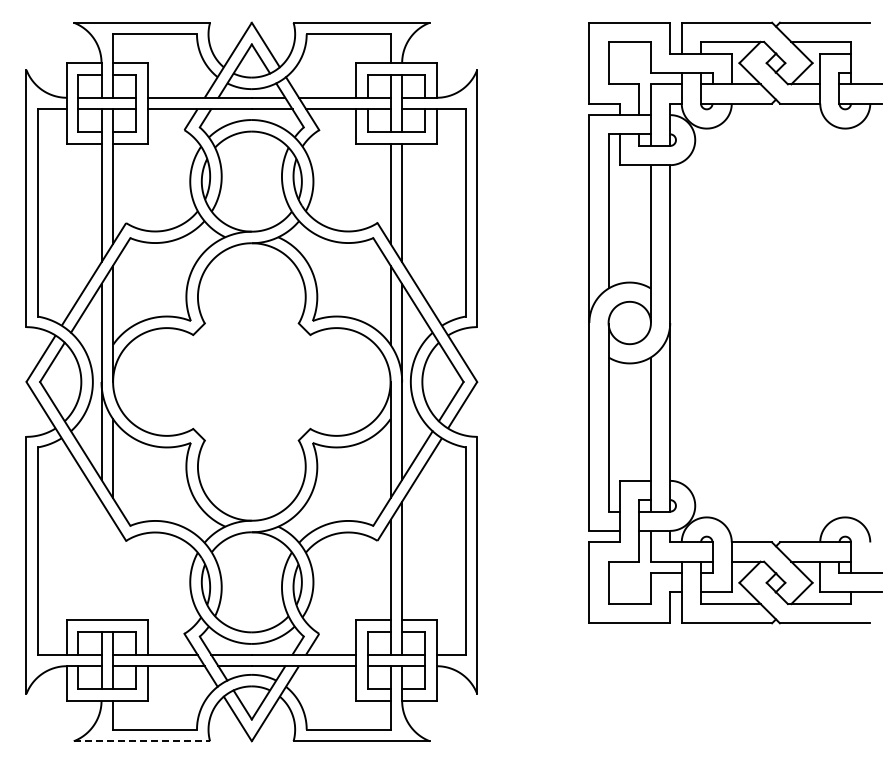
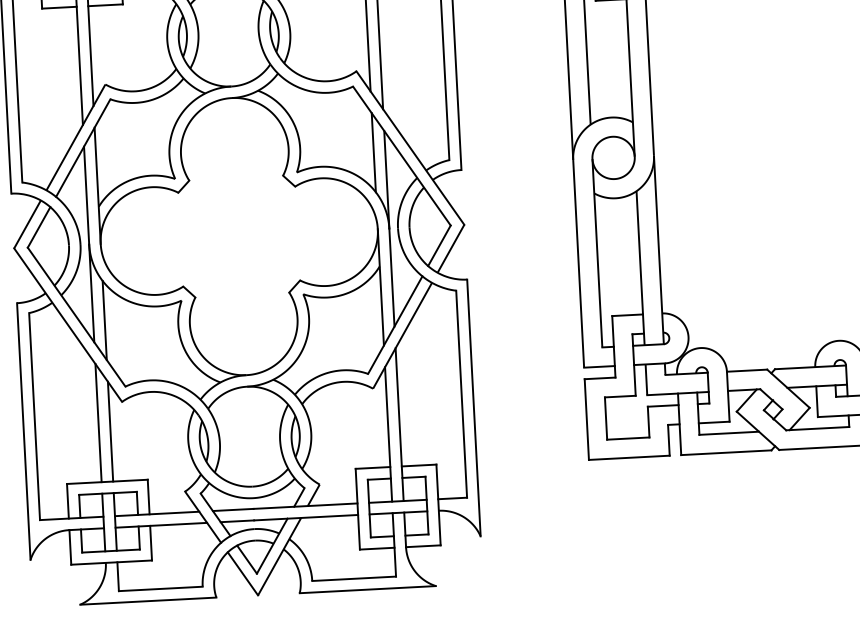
line: (101, 560) -> (98, 422), added
line: (113, 570) -> (110, 432), added
line: (142, 741) -> (148, 601), dashed -> solid

